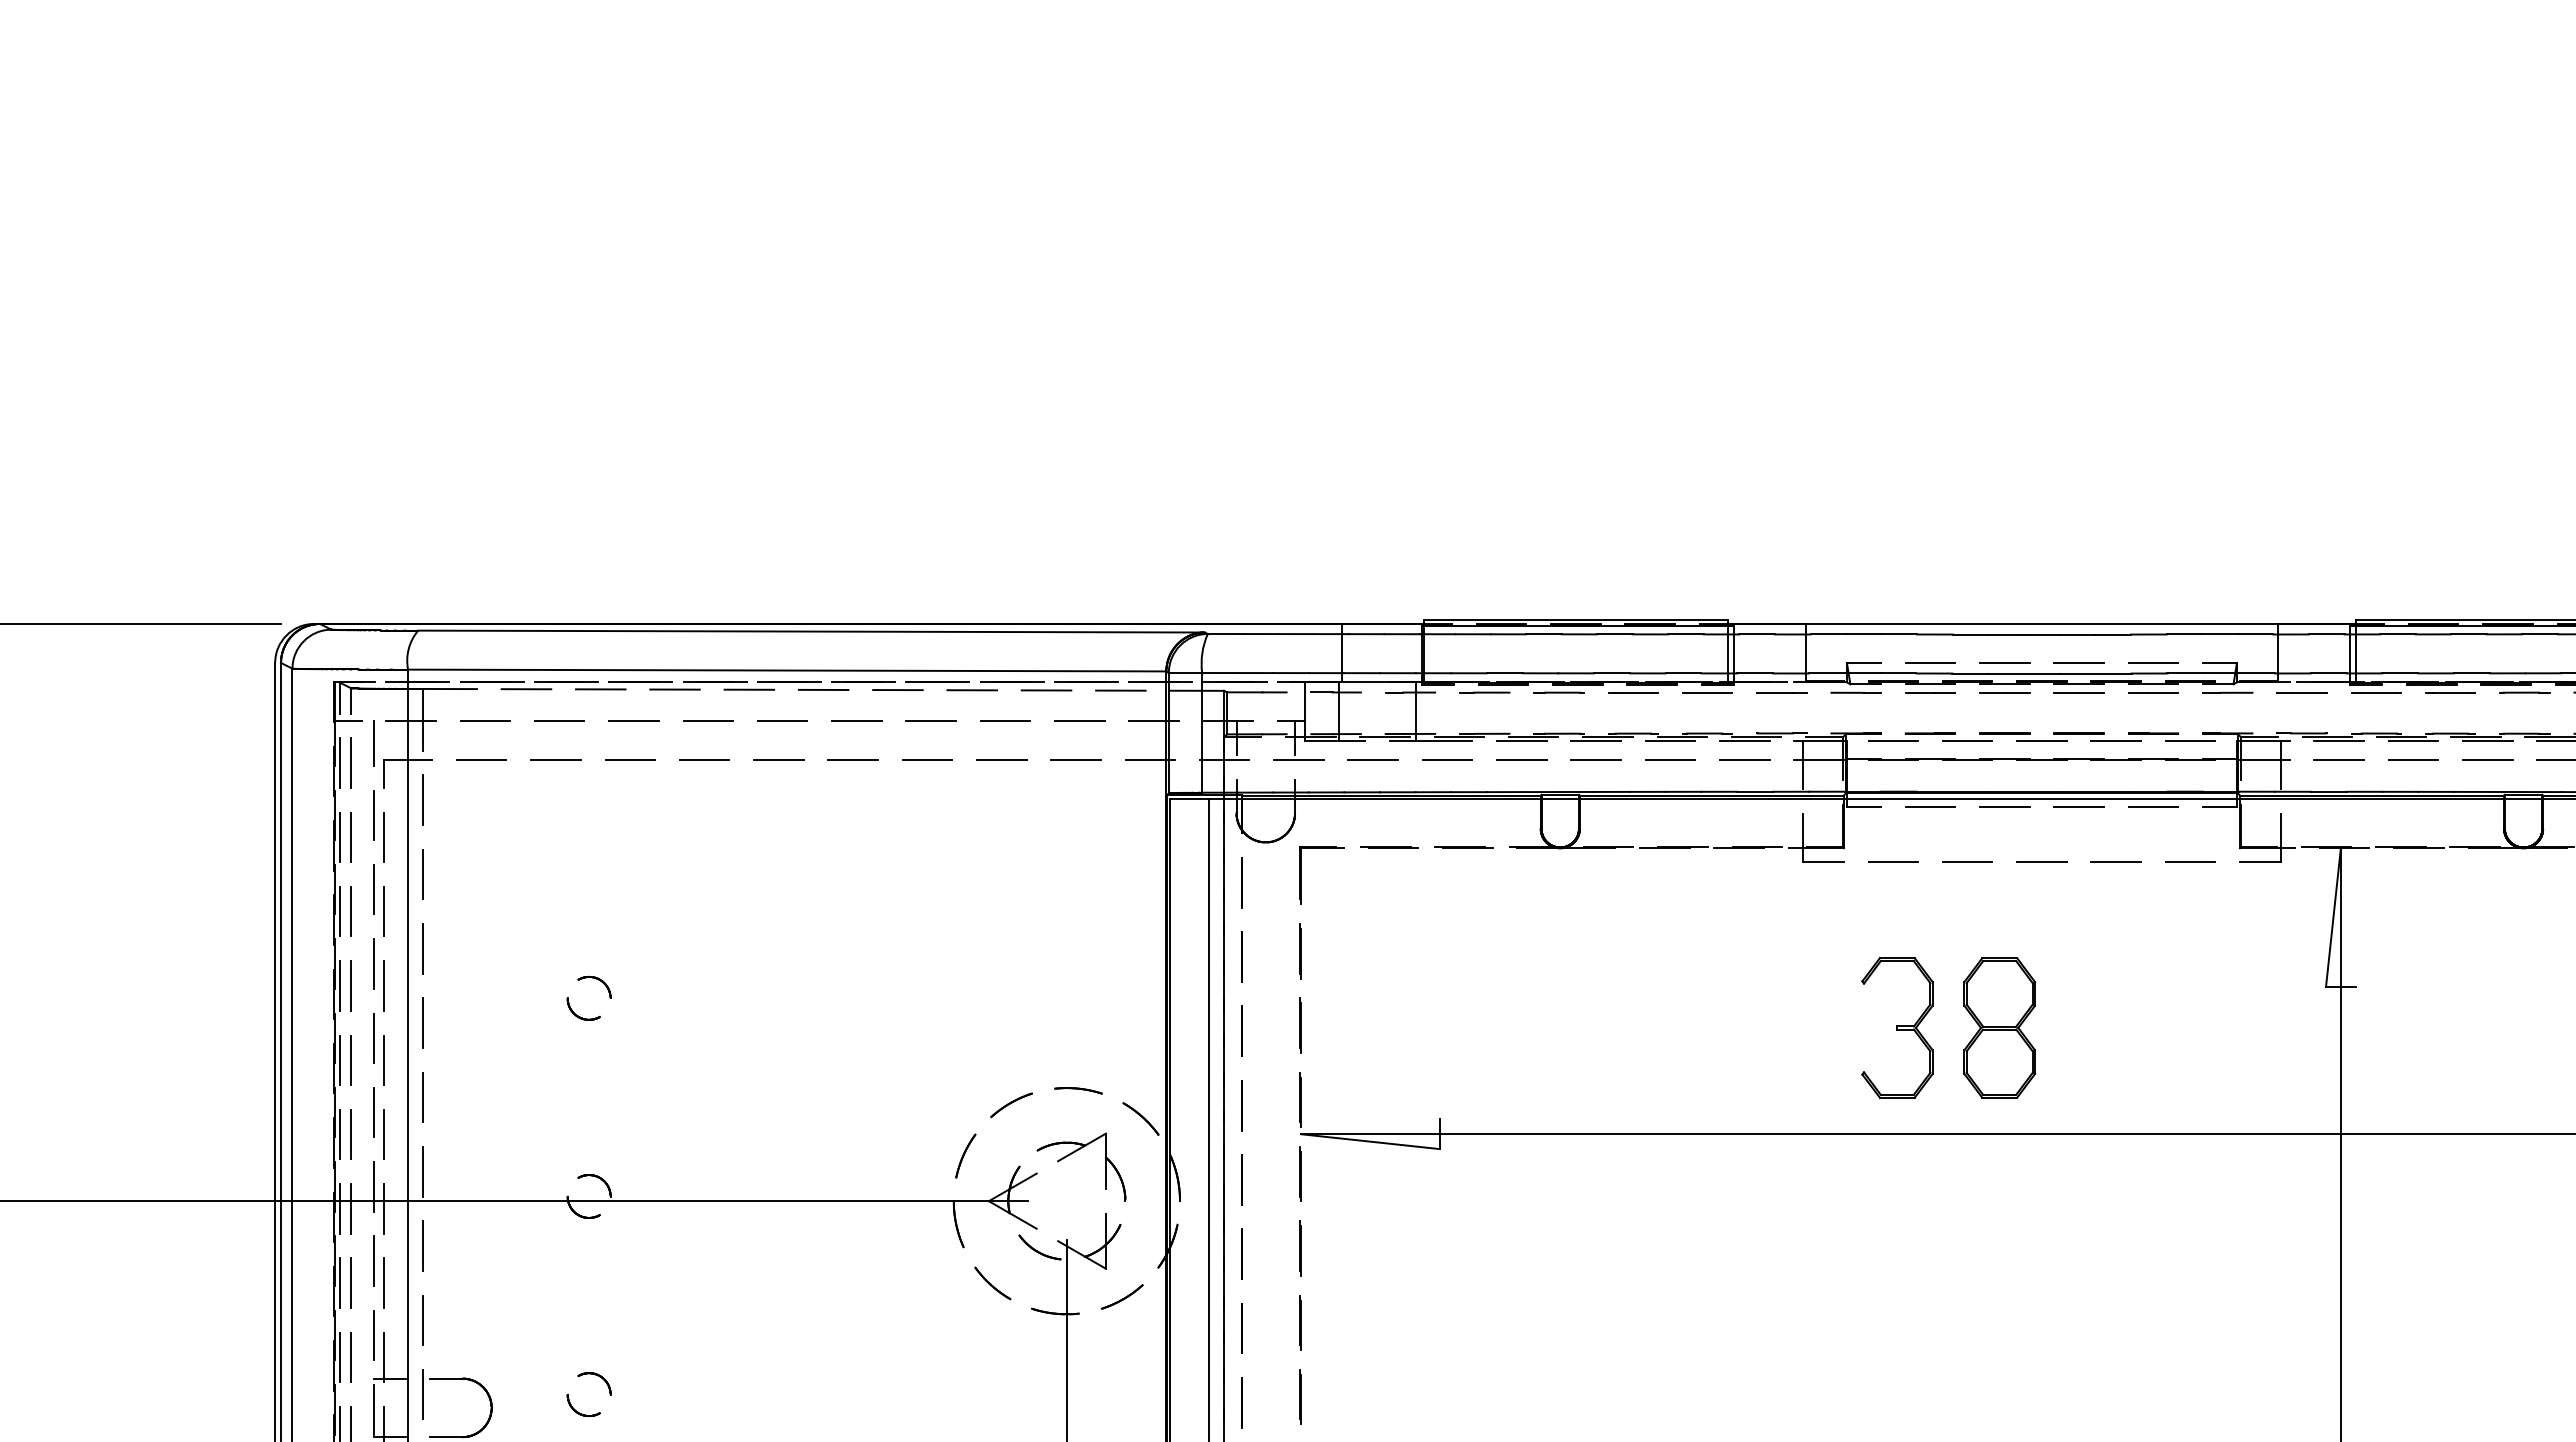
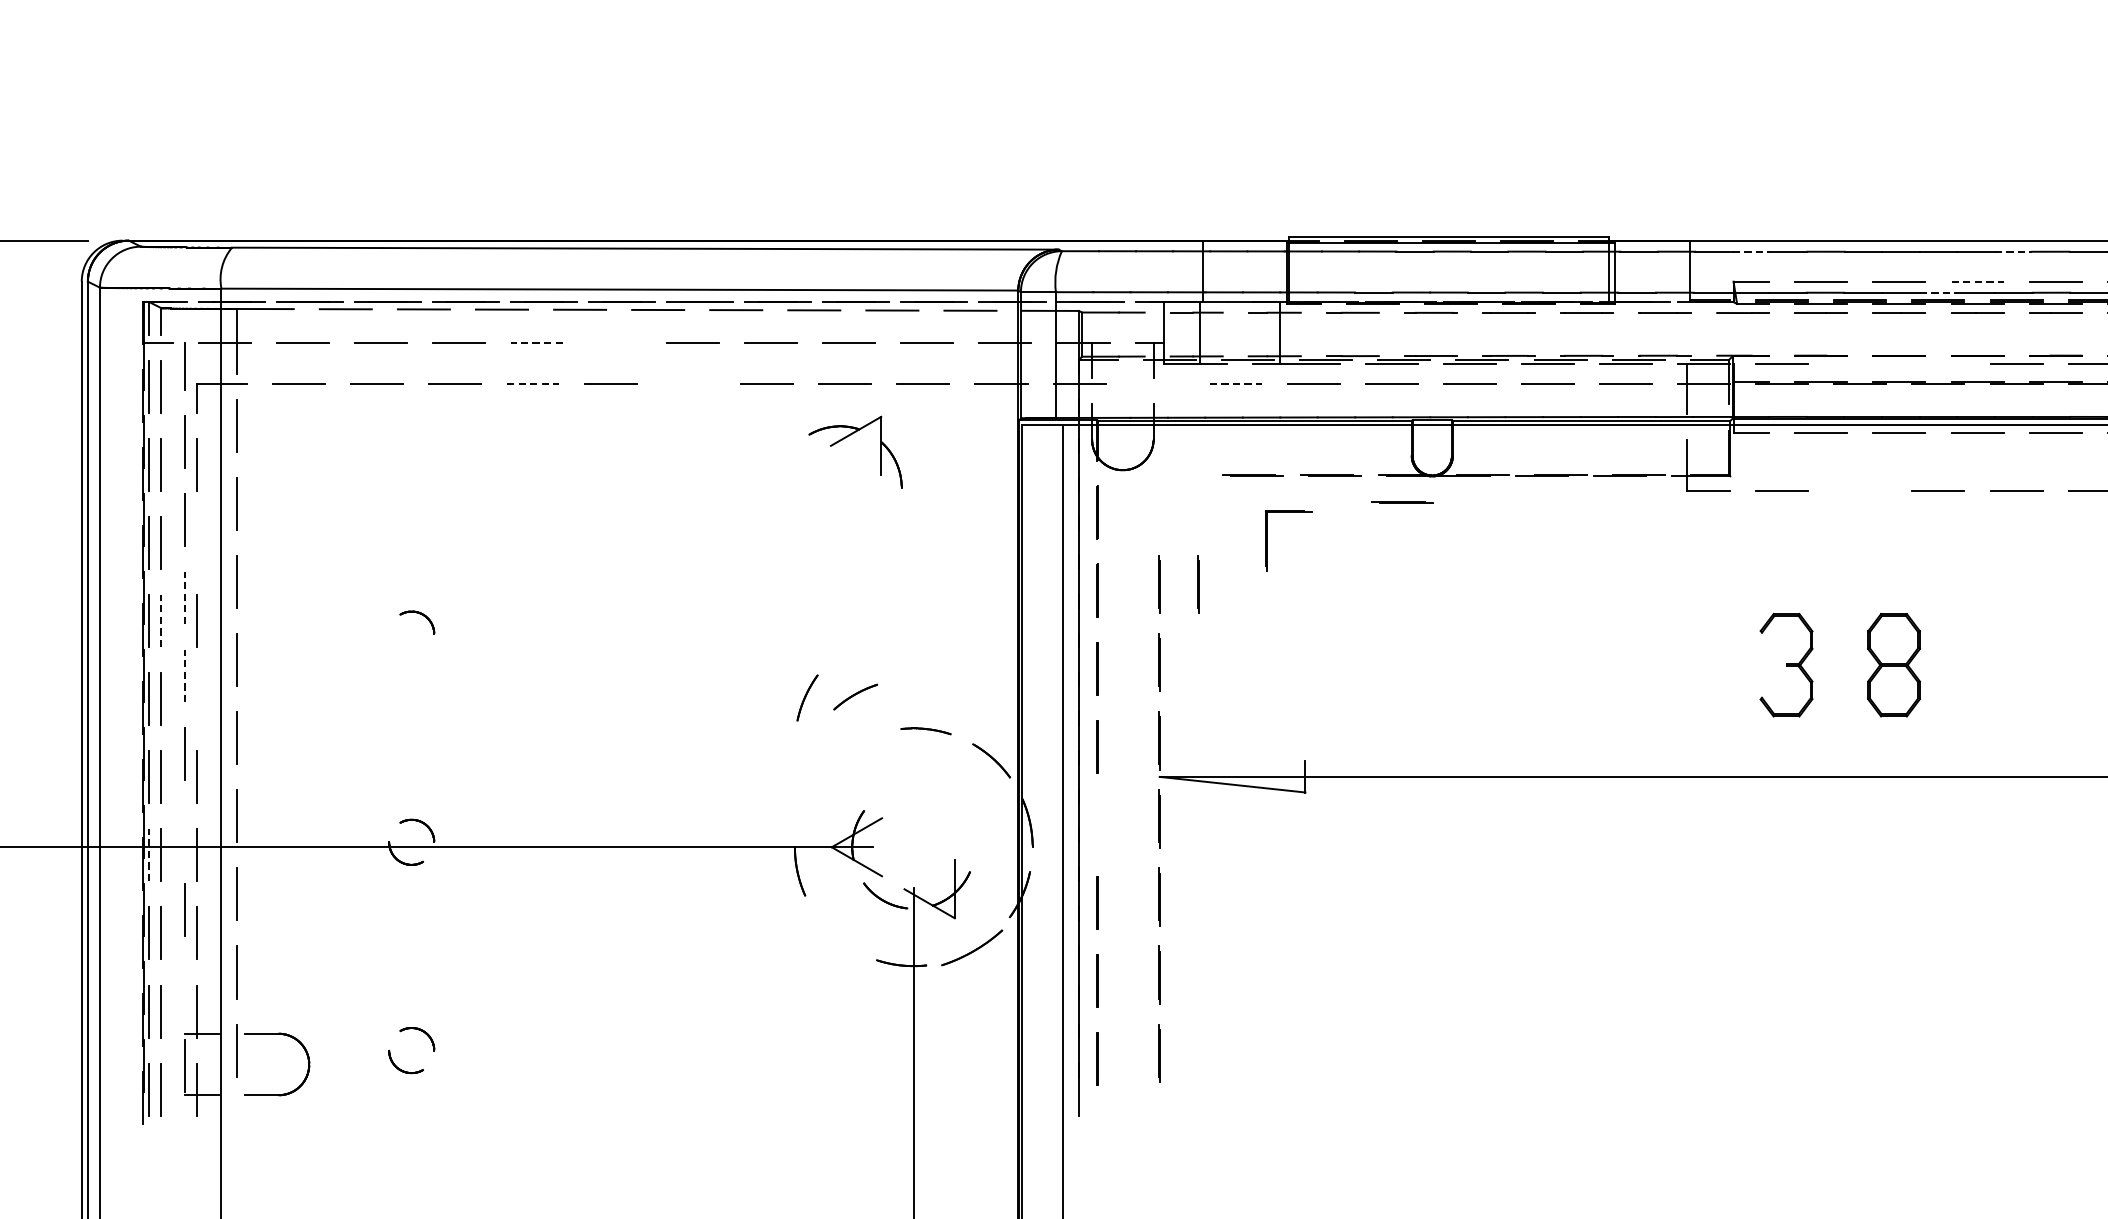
line: (1863, 634) -> (1750, 251), solid -> dashed
line: (2113, 634) -> (2013, 251), solid -> dashed
line: (2079, 662) -> (1977, 281), solid -> dashed
line: (2041, 673) -> (1937, 292), solid -> dashed
line: (708, 721) -> (537, 343), solid -> dashed
line: (782, 721) -> (614, 343), removed
line: (1967, 740) -> (1860, 363), removed
line: (2041, 740) -> (1937, 363), removed
line: (704, 760) -> (532, 384), solid -> dashed
line: (852, 760) -> (688, 384), removed
line: (1298, 760) -> (1157, 384), removed
line: (1373, 760) -> (1235, 384), solid -> dashed
line: (1967, 861) -> (1860, 490), removed
line: (1531, 872) -> (1402, 501), added
part: (1301, 875) -> (1267, 540), moved
line: (384, 911) -> (196, 542), removed
line: (1337, 951) -> (1198, 584), added
line: (373, 963) -> (185, 597), solid -> dashed
line: (350, 986) -> (160, 621), solid -> dashed
part: (580, 1016) -> (402, 653), removed
part: (1897, 1027) -> (1786, 664), size x0.7
part: (1999, 1027) -> (1893, 664), size x0.7
line: (373, 1038) -> (185, 676), solid -> dashed
line: (383, 1060) -> (195, 699), removed
part: (1011, 1105) -> (855, 697), moved
part: (1075, 1152) -> (849, 436), moved
part: (965, 1155) -> (807, 697), moved
line: (1241, 1179) -> (1097, 824), removed
line: (373, 1186) -> (185, 831), removed
line: (339, 1208) -> (149, 854), solid -> dashed
part: (992, 1283) -> (835, 933), removed
part: (1121, 1296) -> (971, 947), size x1.4
line: (373, 1335) -> (185, 988), removed

